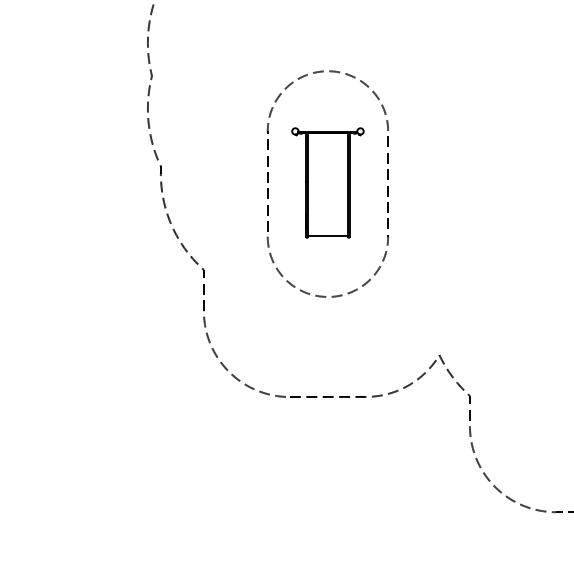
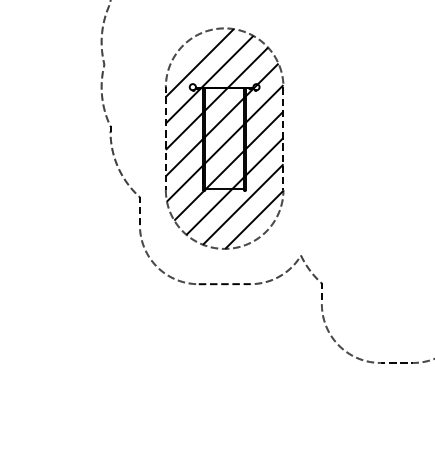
part: (327, 183) -> (224, 138), size x1.43

